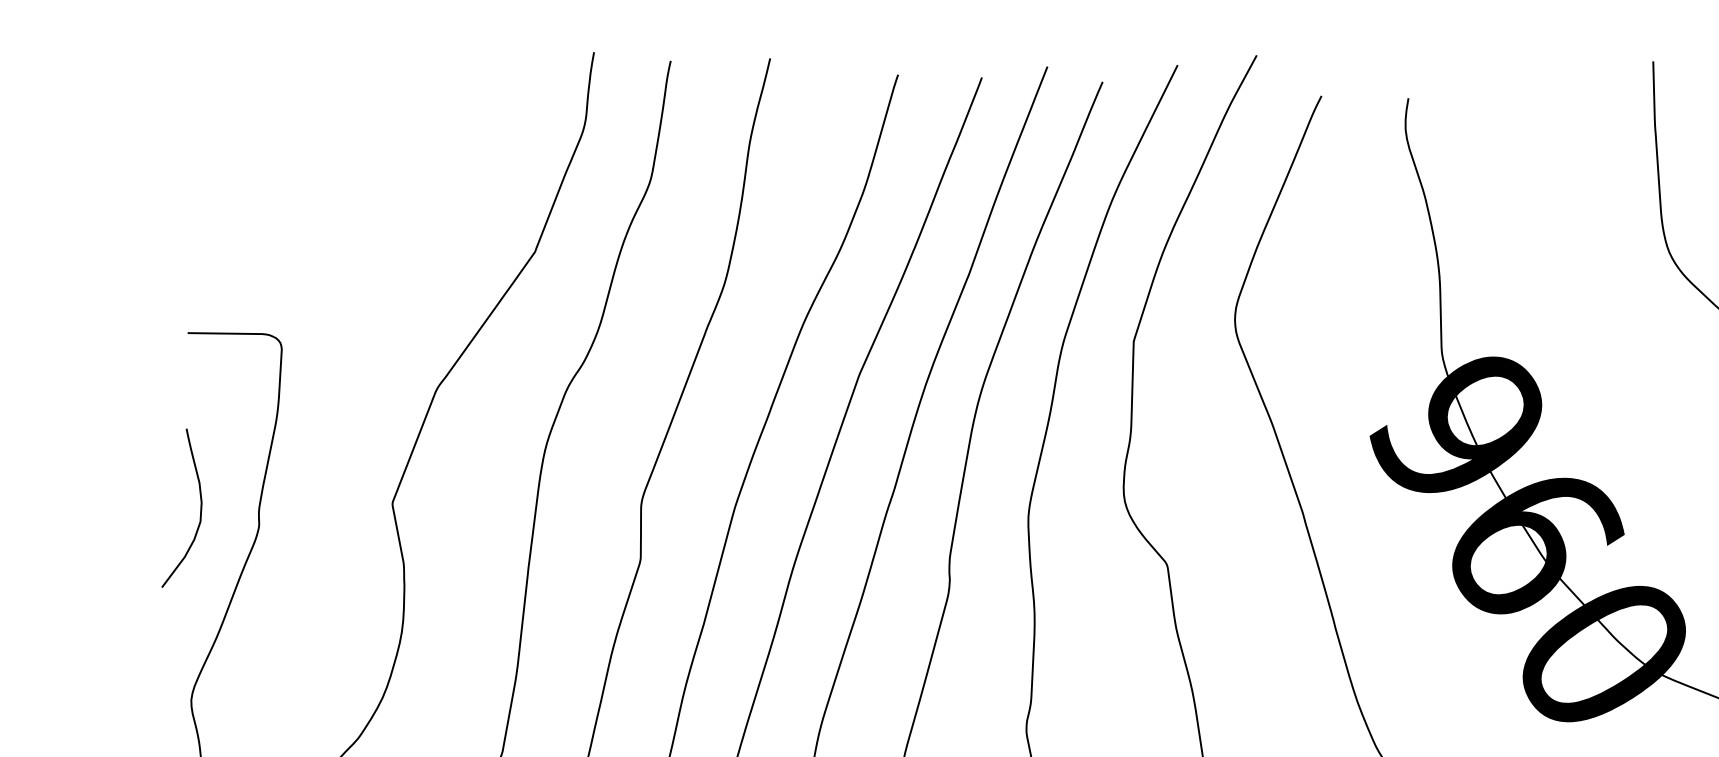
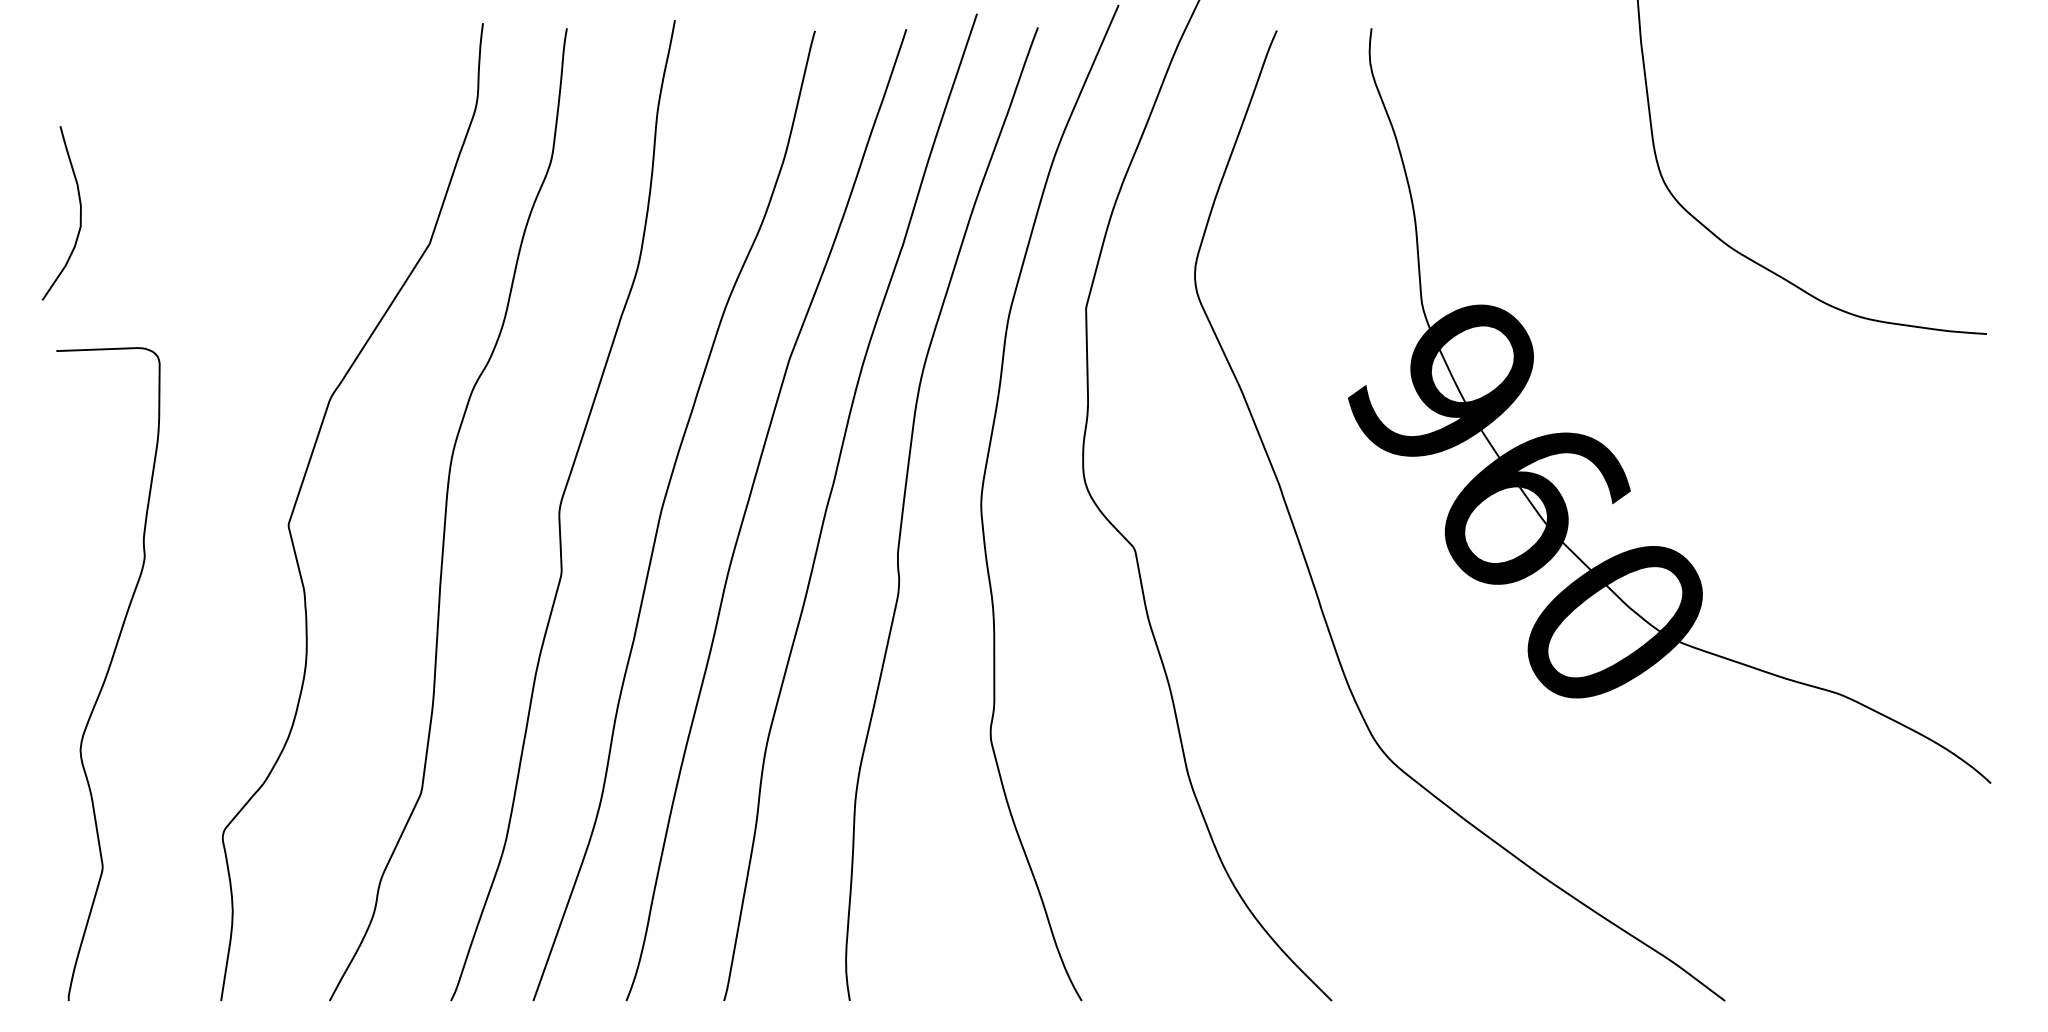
curve: (199, 513) -> (79, 217), moved

